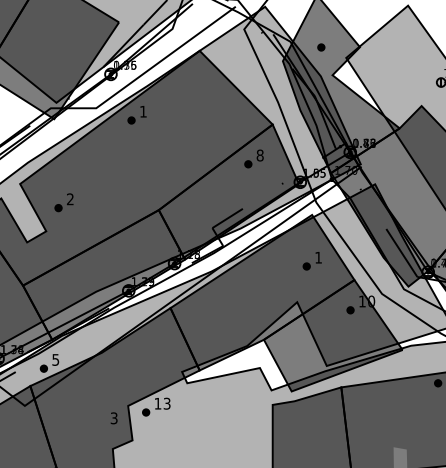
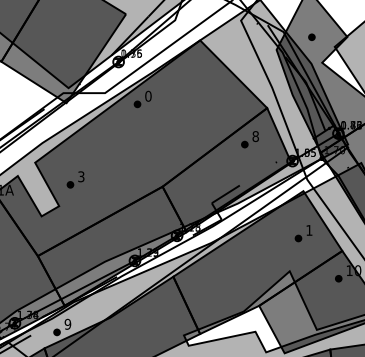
text: (143, 111) -> (148, 96), 1 -> 0
text: (70, 199) -> (81, 176), 2 -> 3
text: (55, 359) -> (67, 323), 5 -> 9

